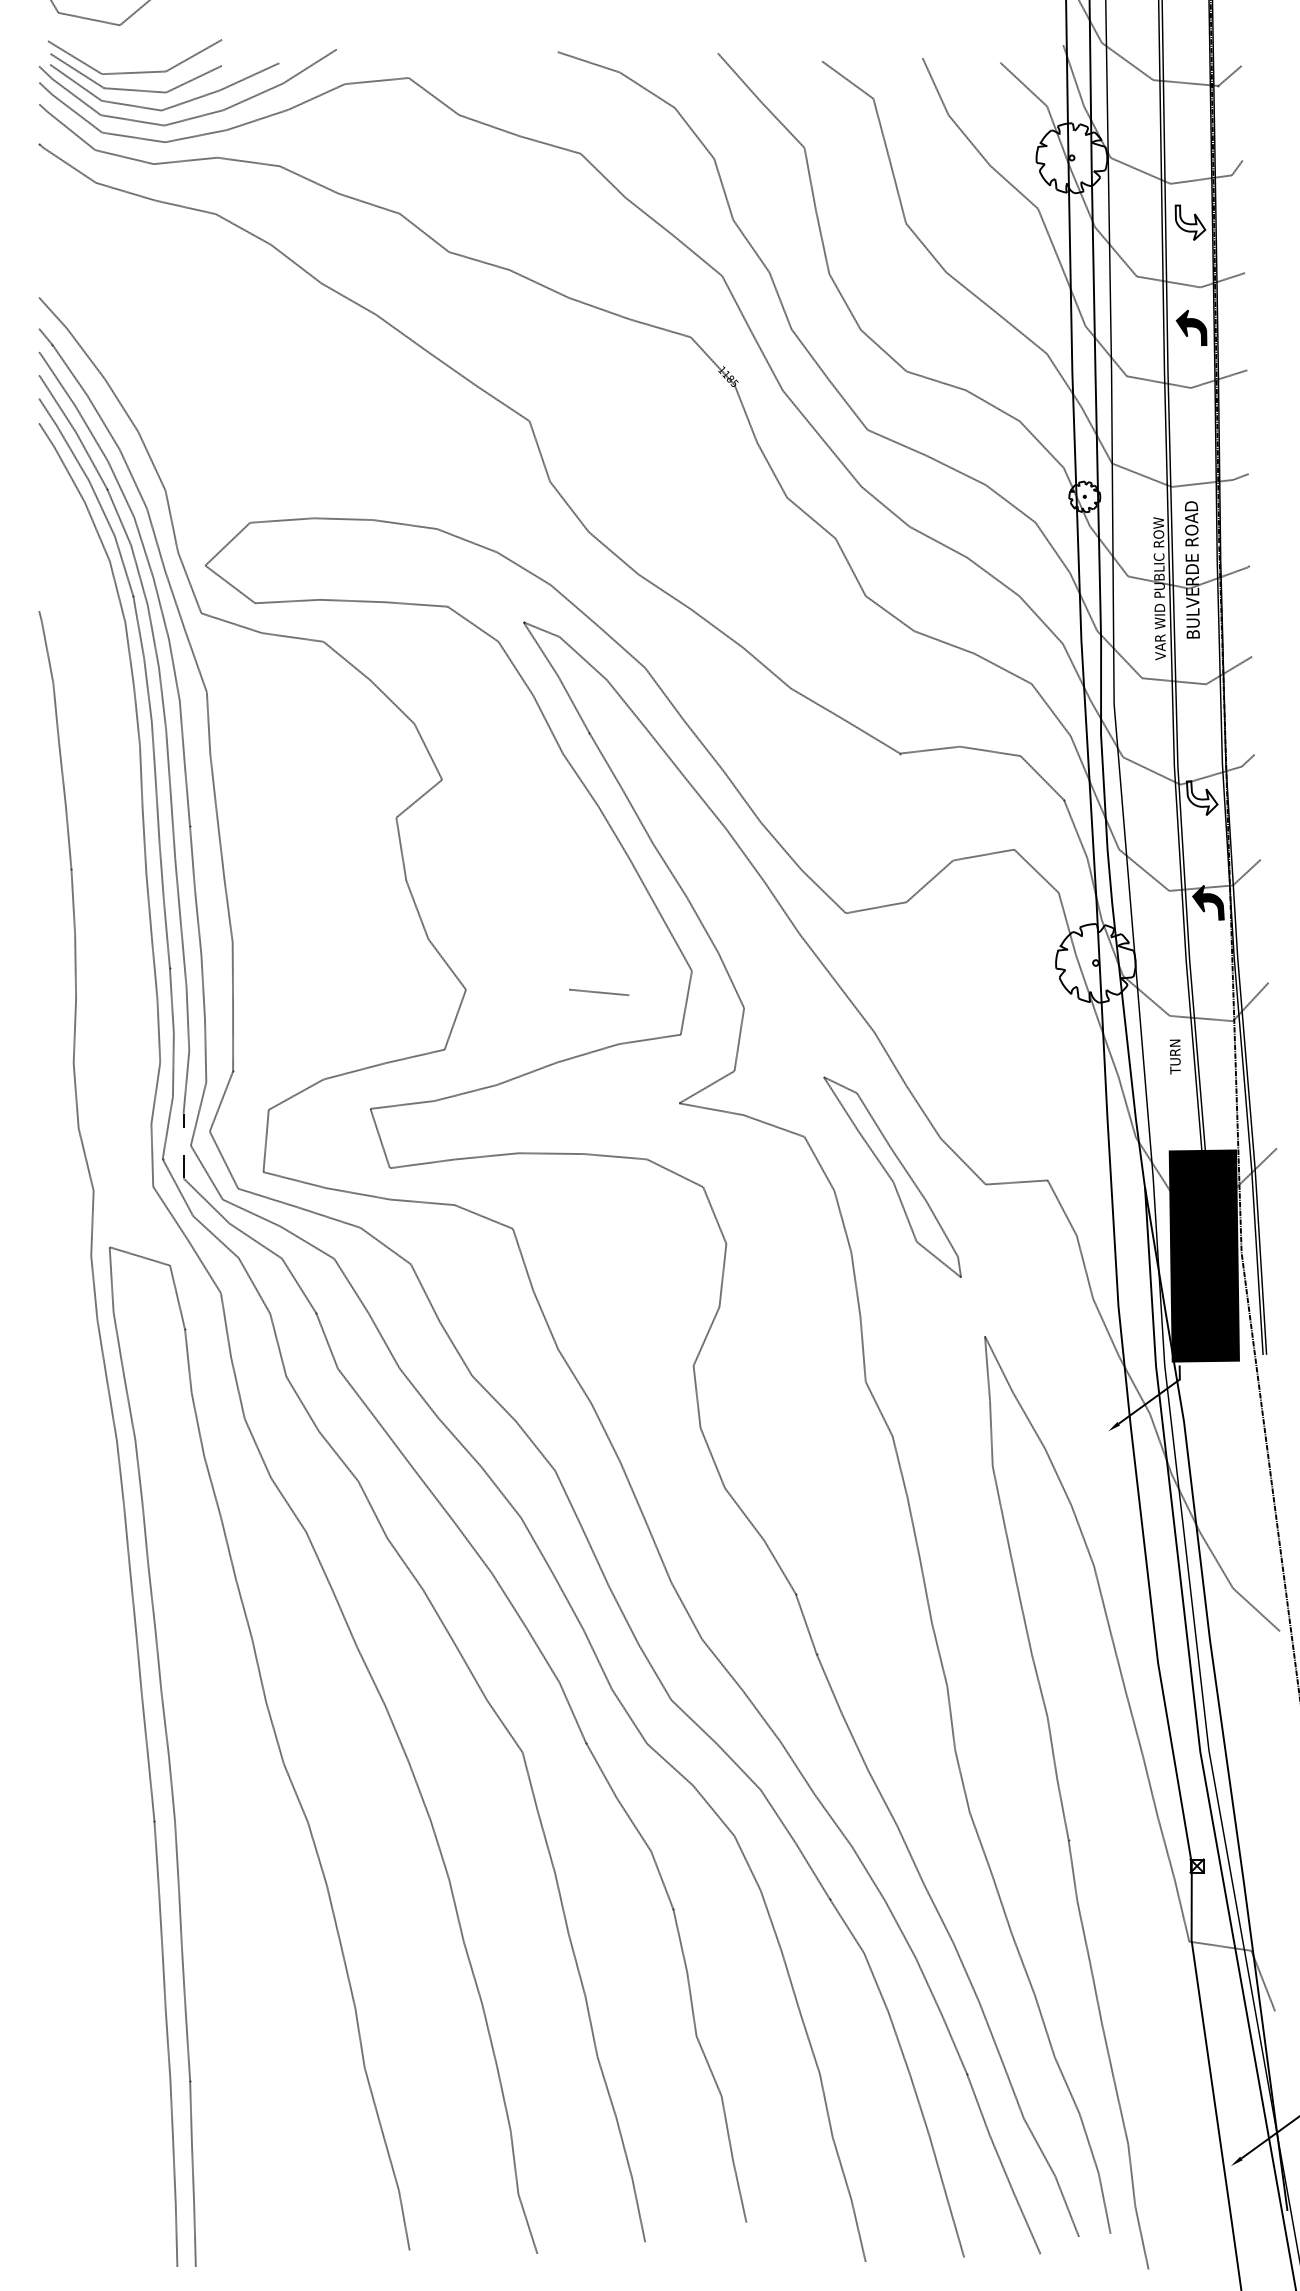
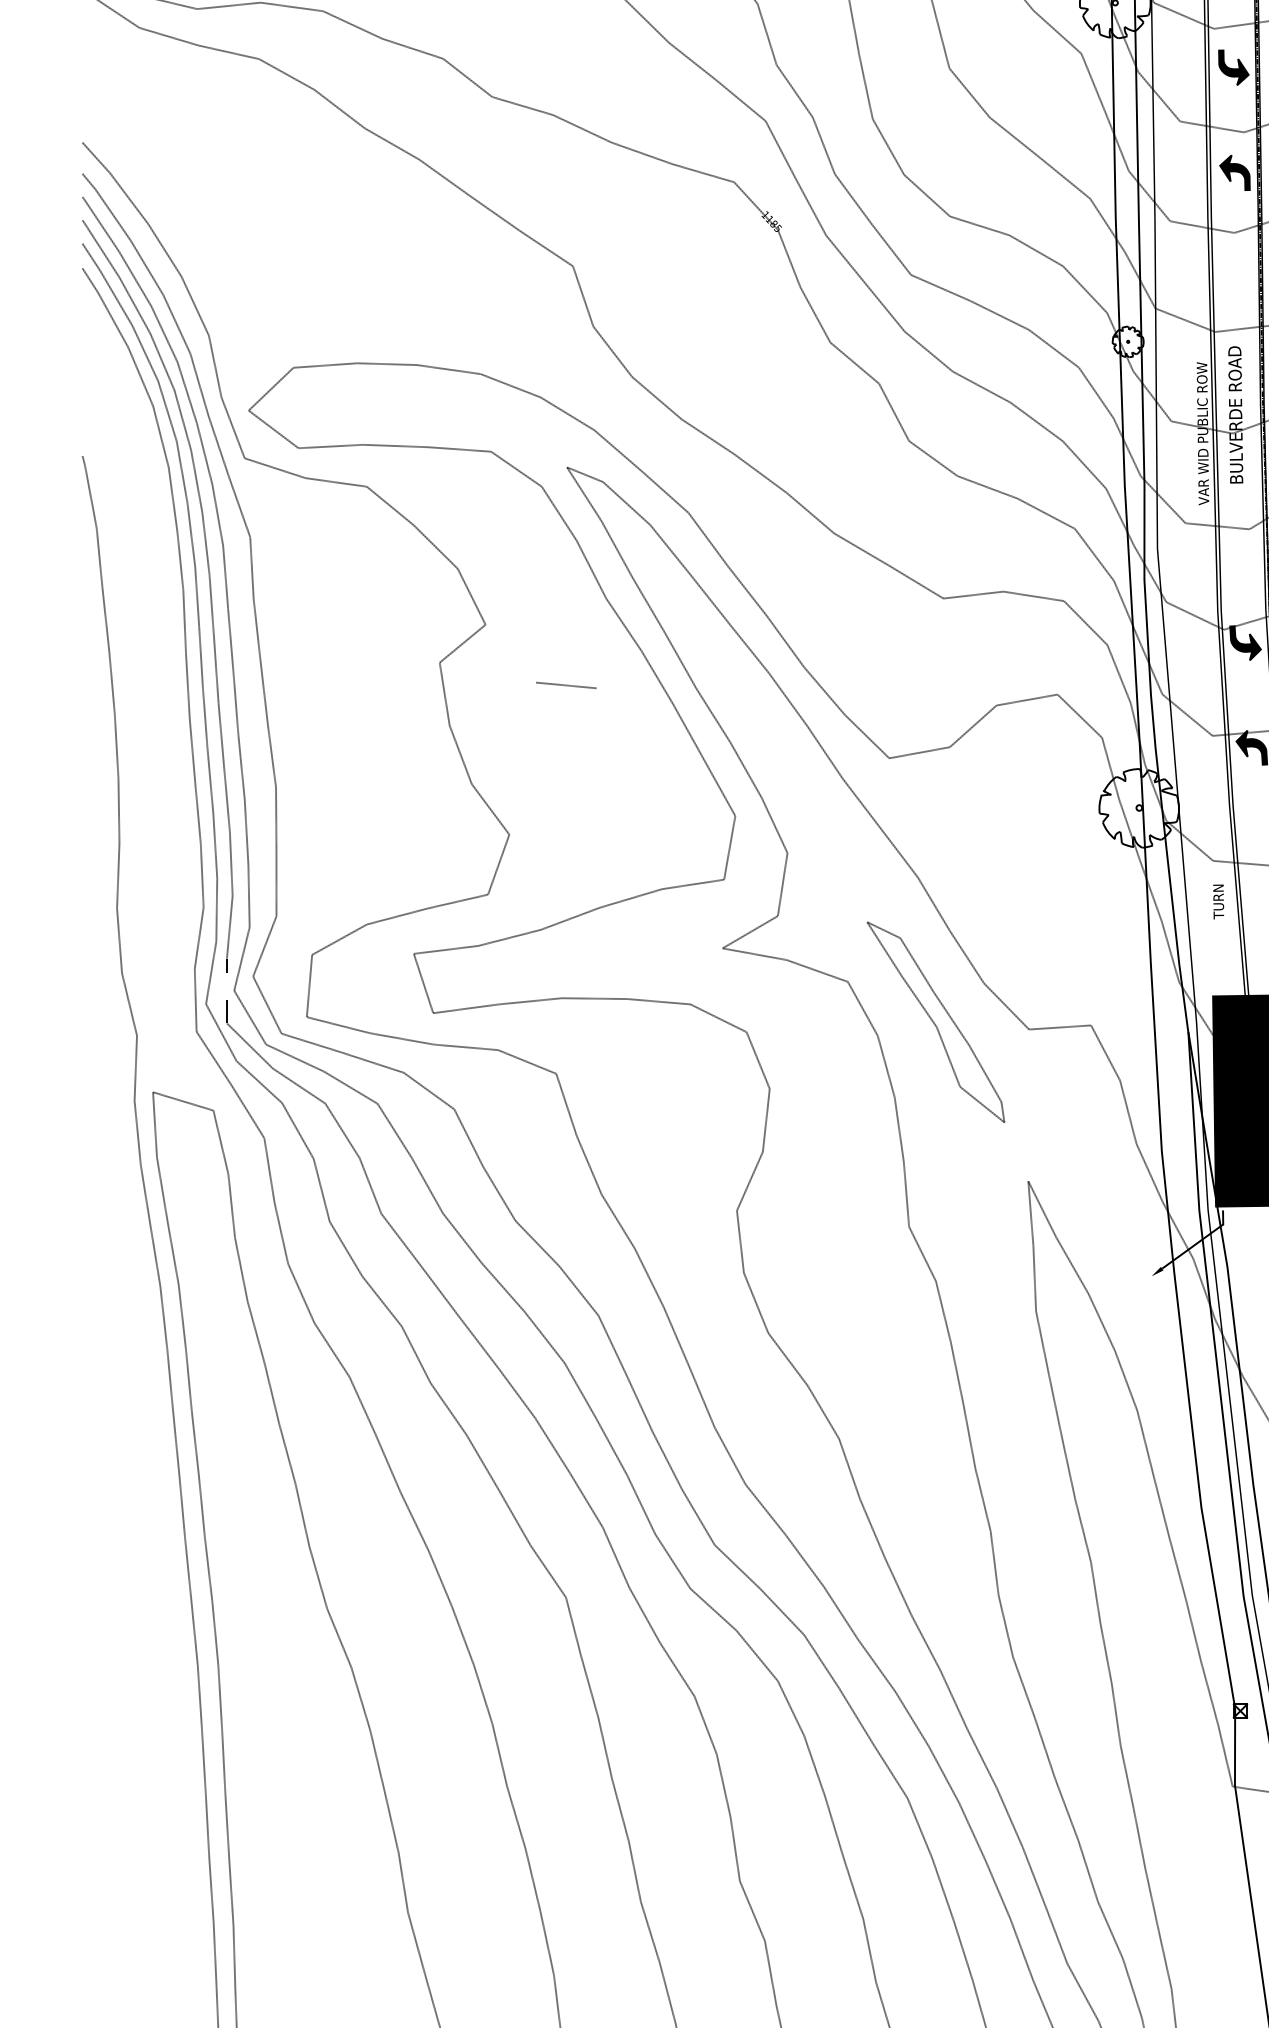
fill: (1190, 222) -> (1233, 67), added
fill: (1201, 798) -> (1244, 643), added
line: (599, 991) -> (566, 684), moved

